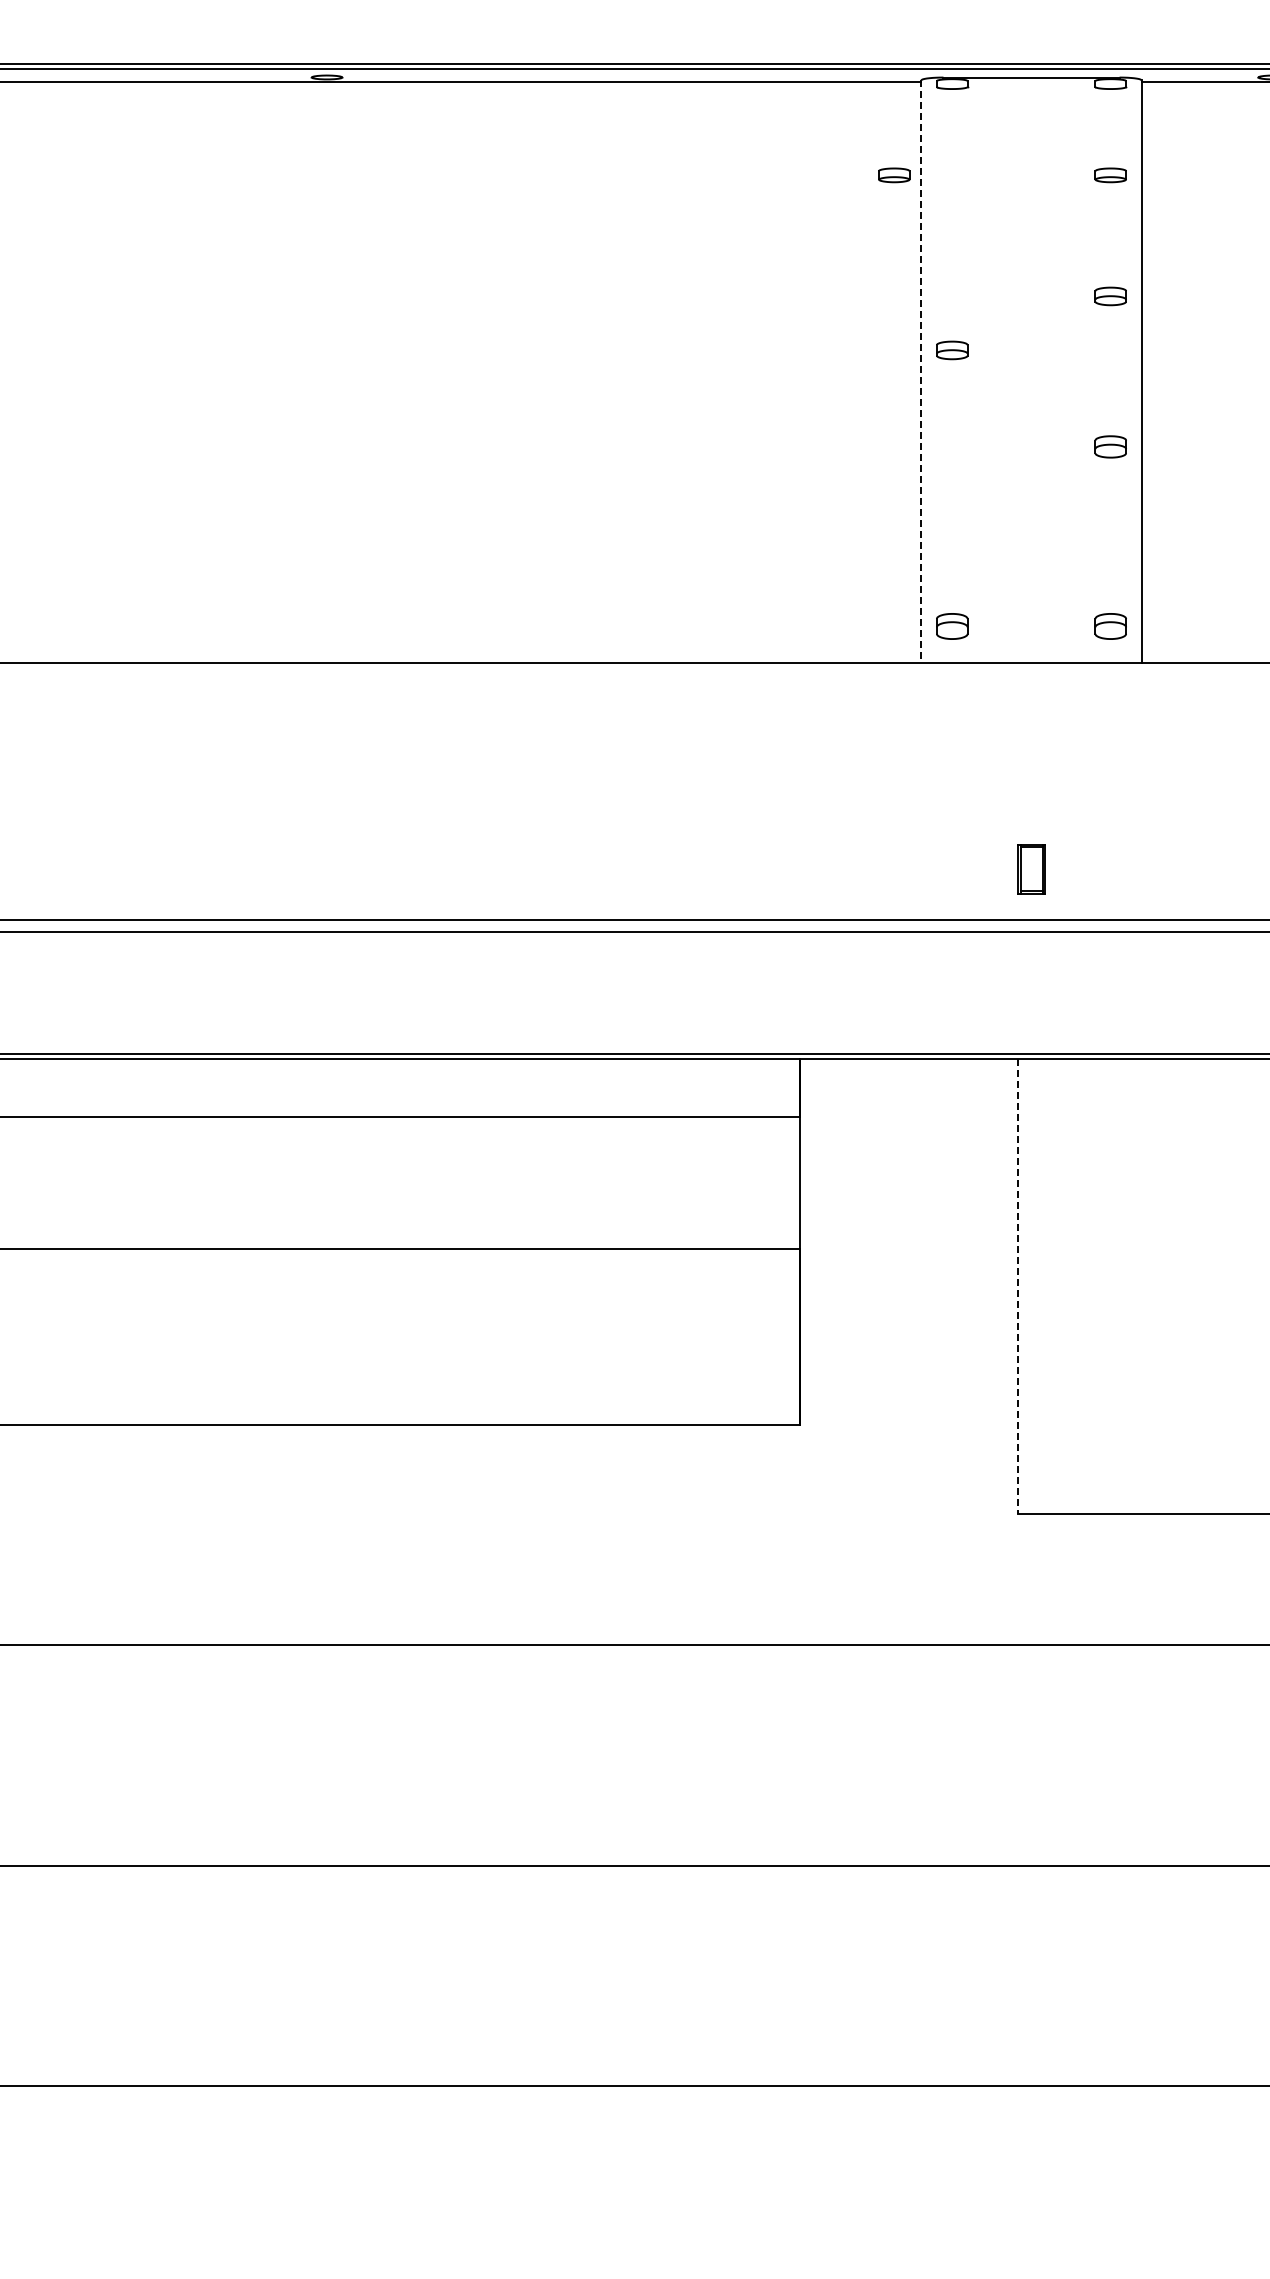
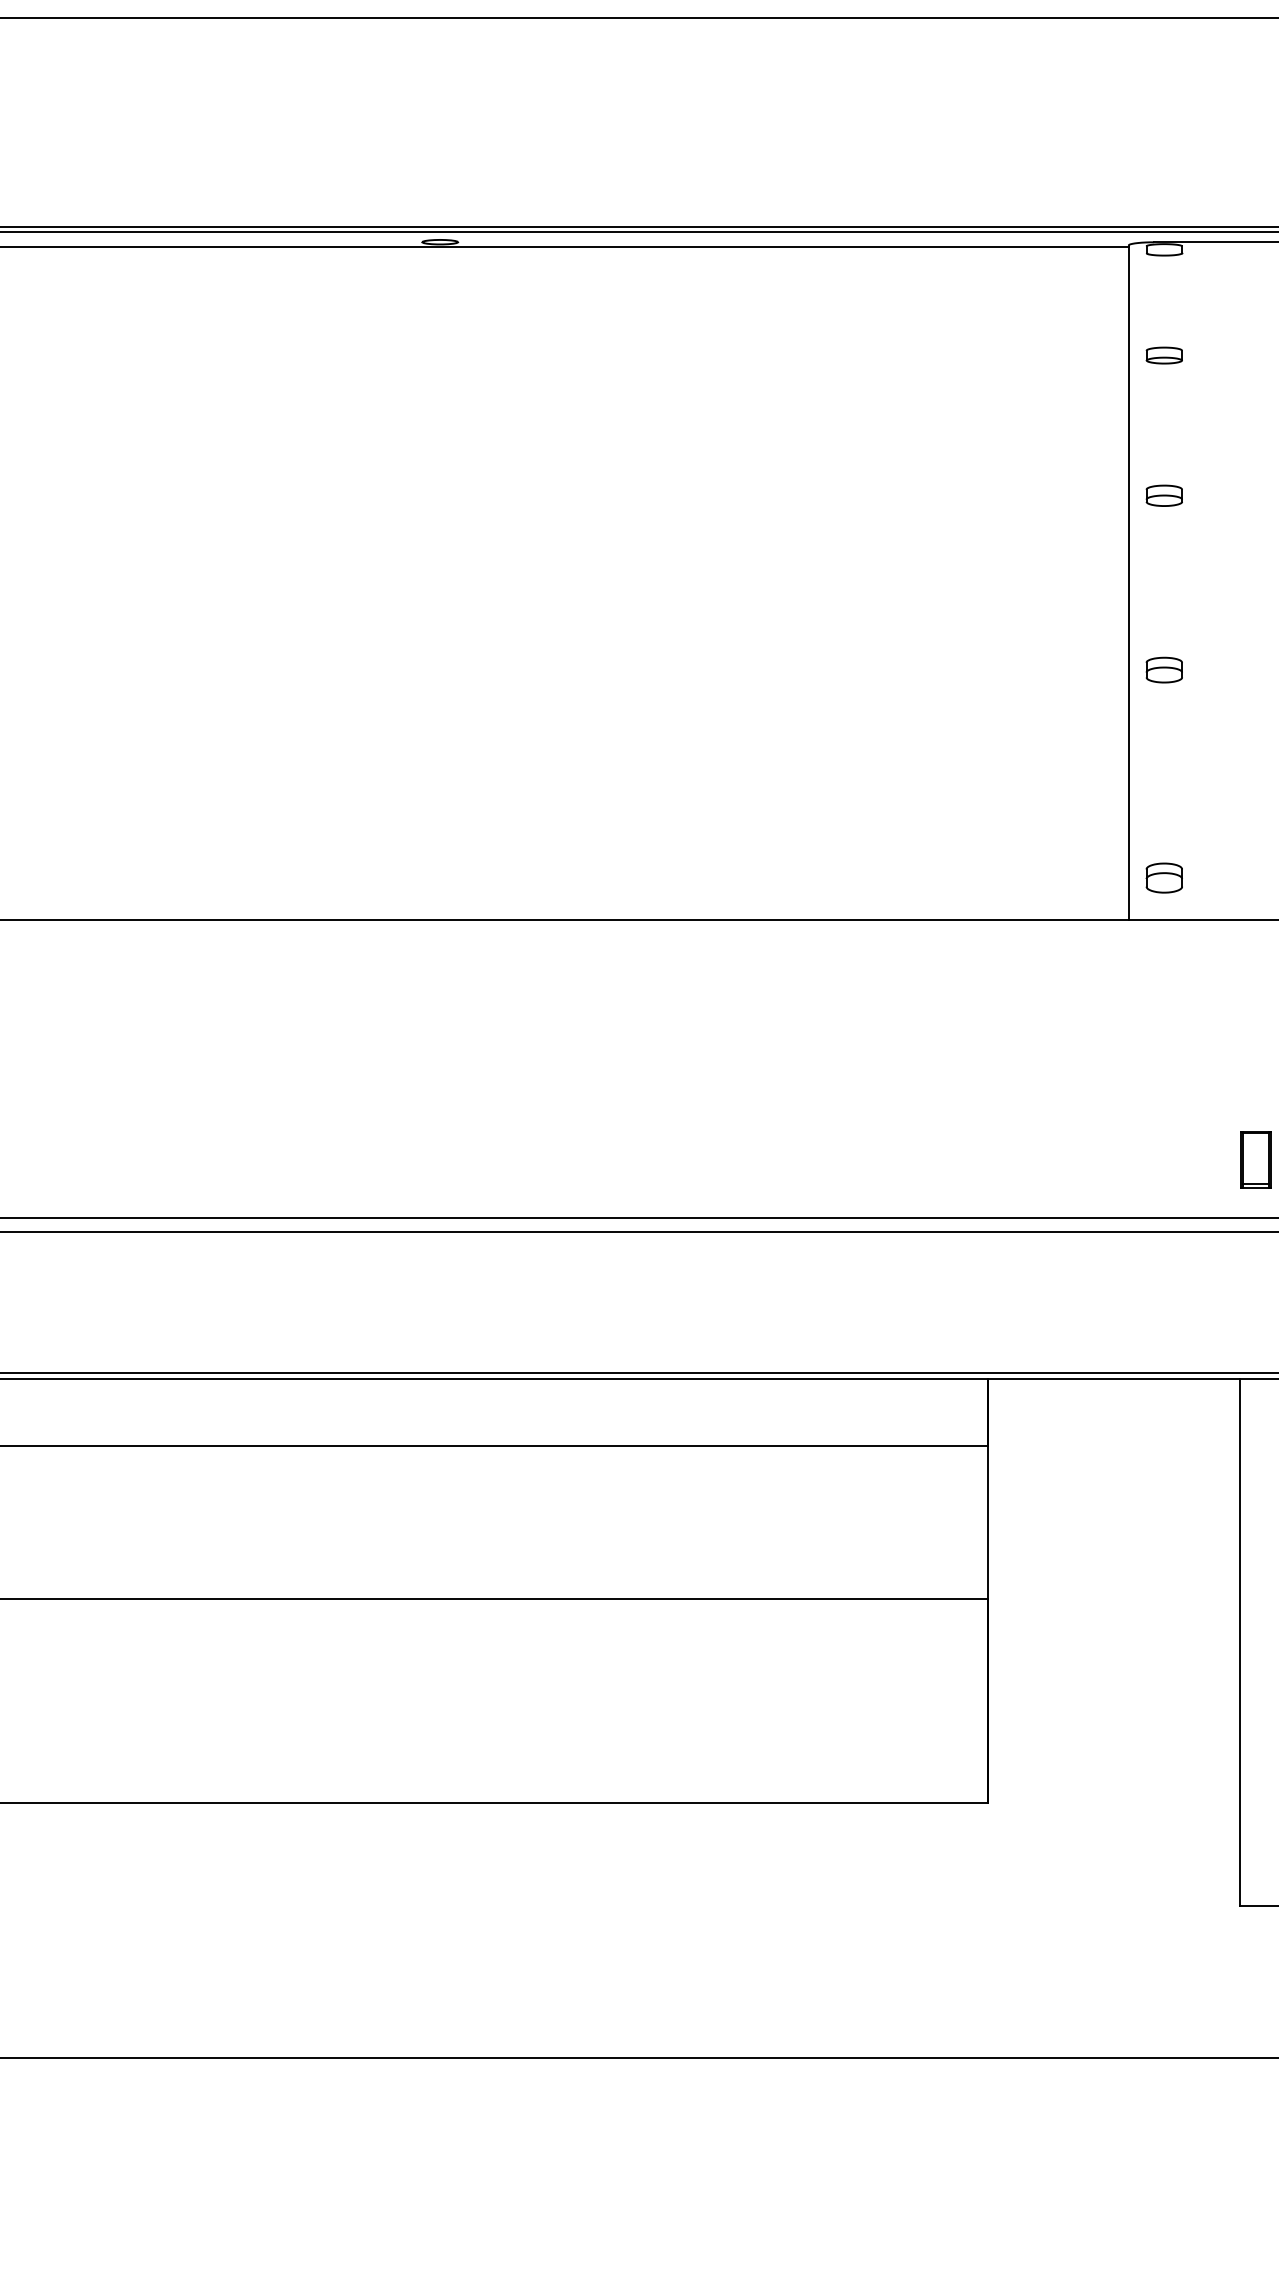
part: (894, 175) -> (1164, 355), moved
part: (952, 350) -> (1164, 495), moved
line: (921, 372) -> (1128, 583), dashed -> solid
part: (952, 446) -> (1164, 669), added
line: (1017, 1286) -> (1239, 1642), dashed -> solid

